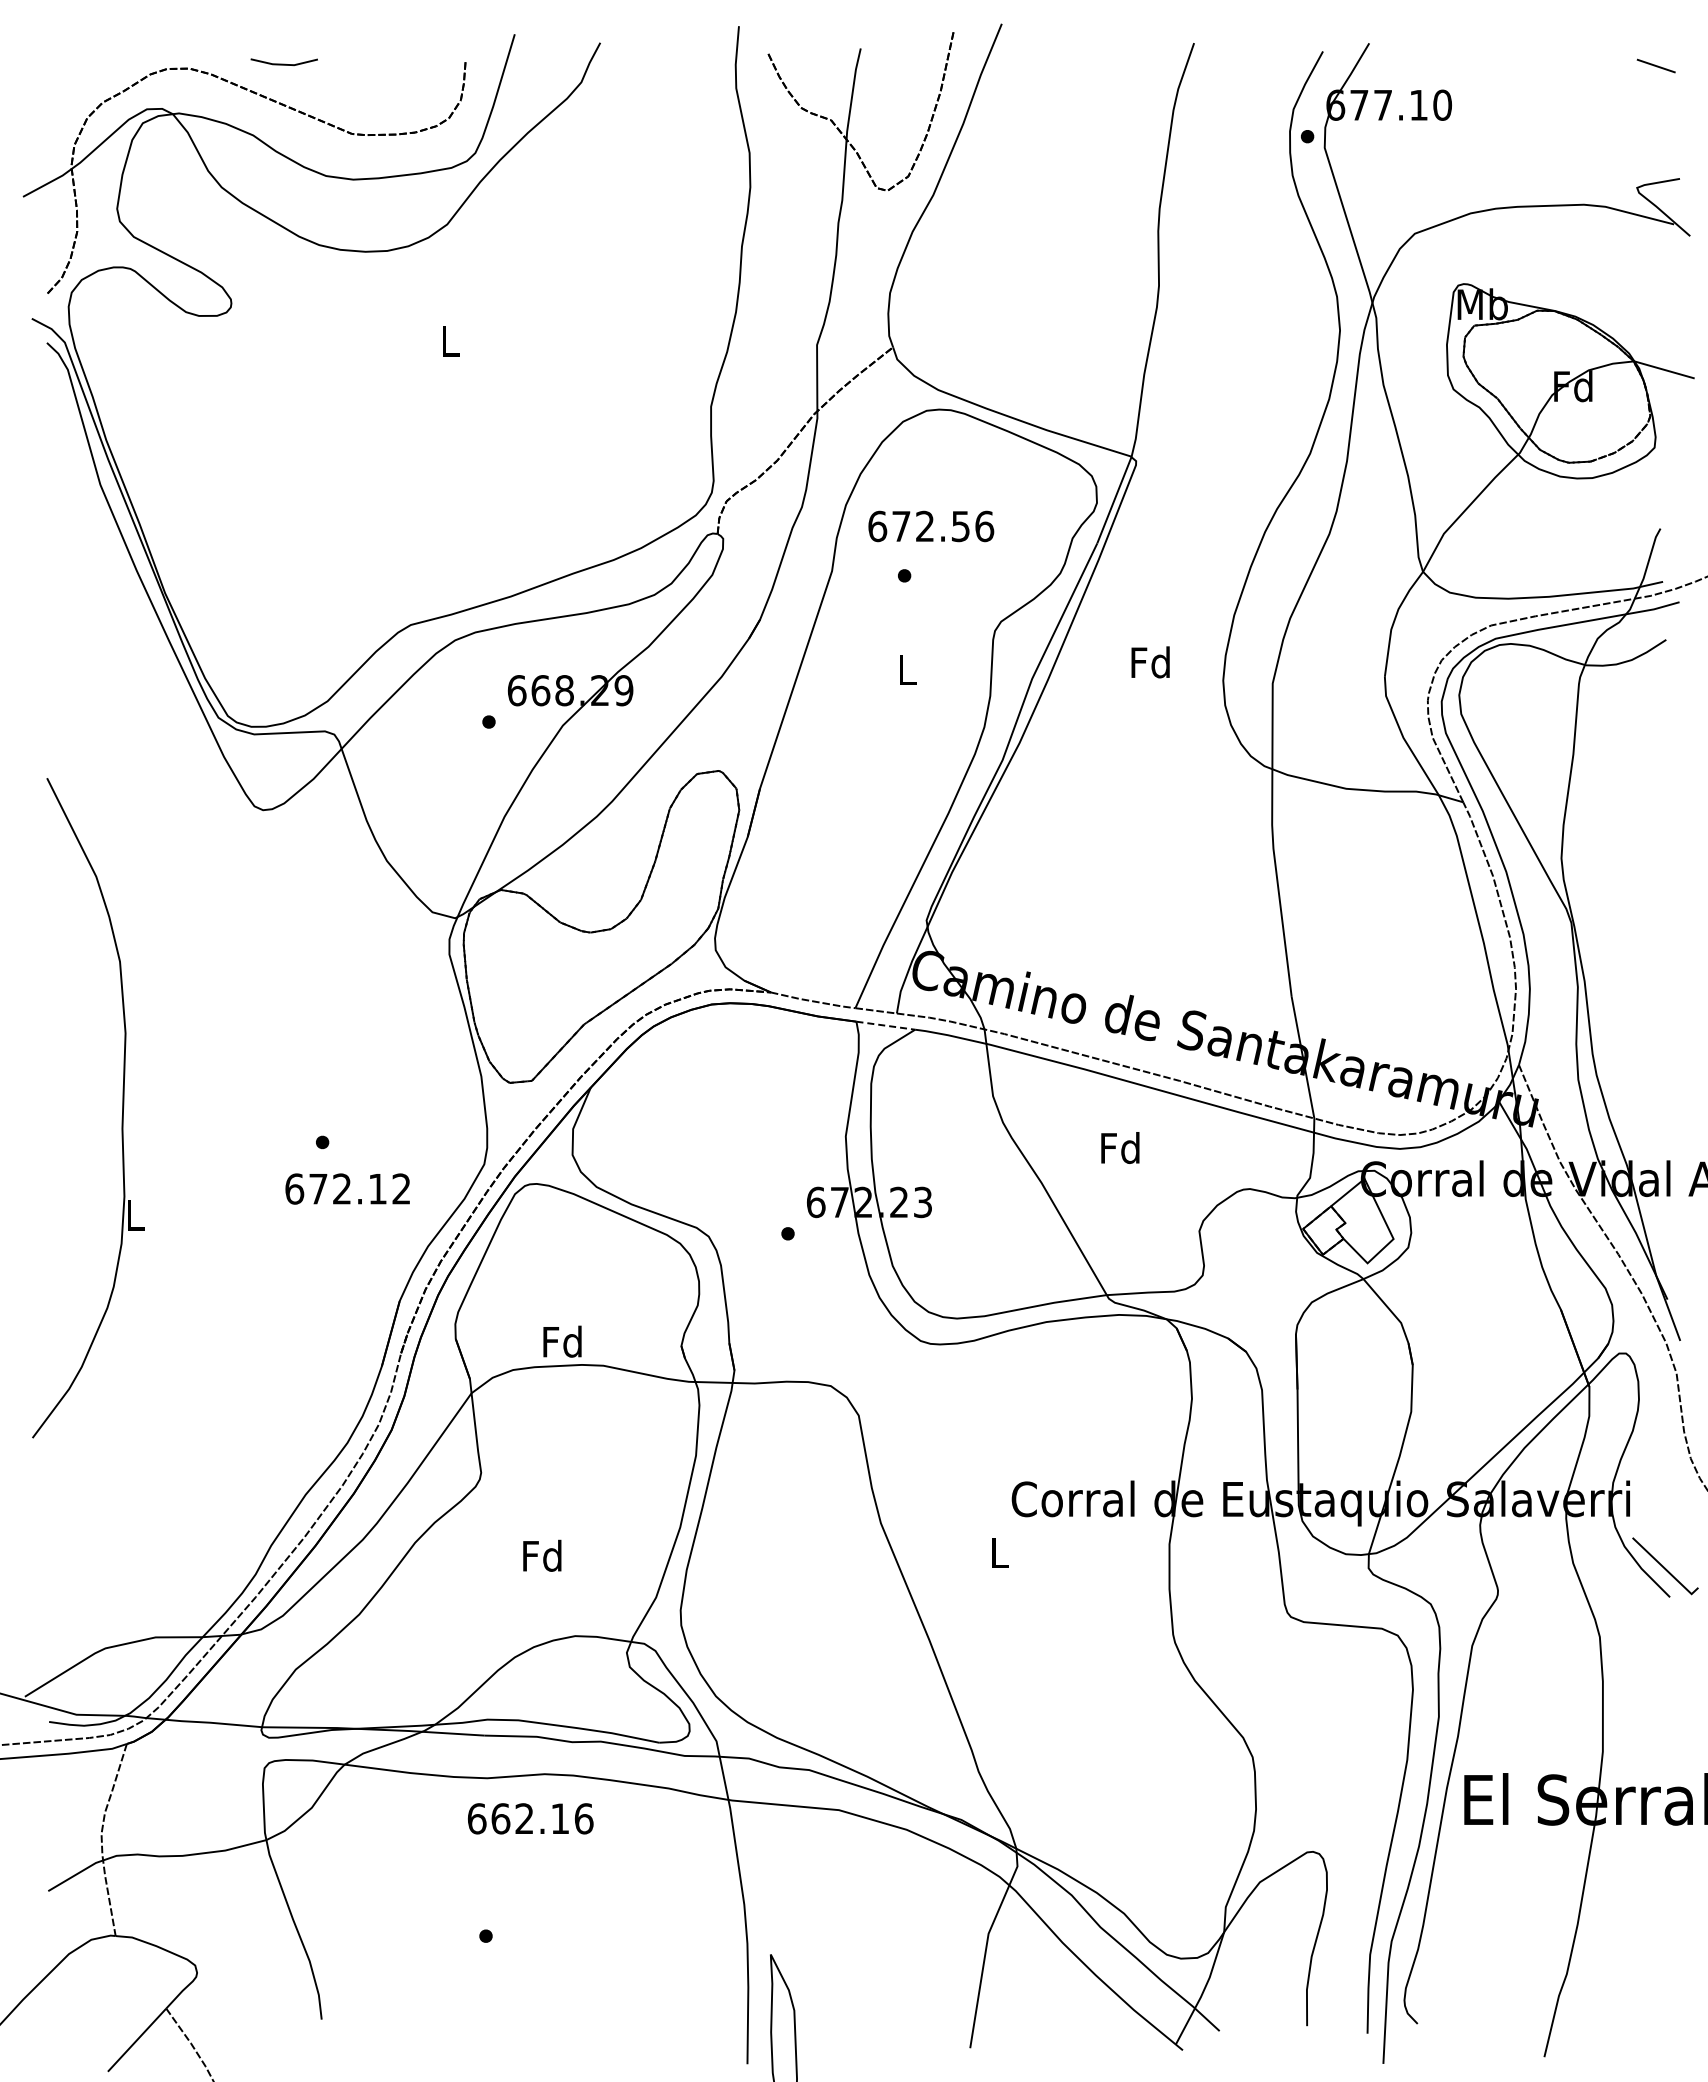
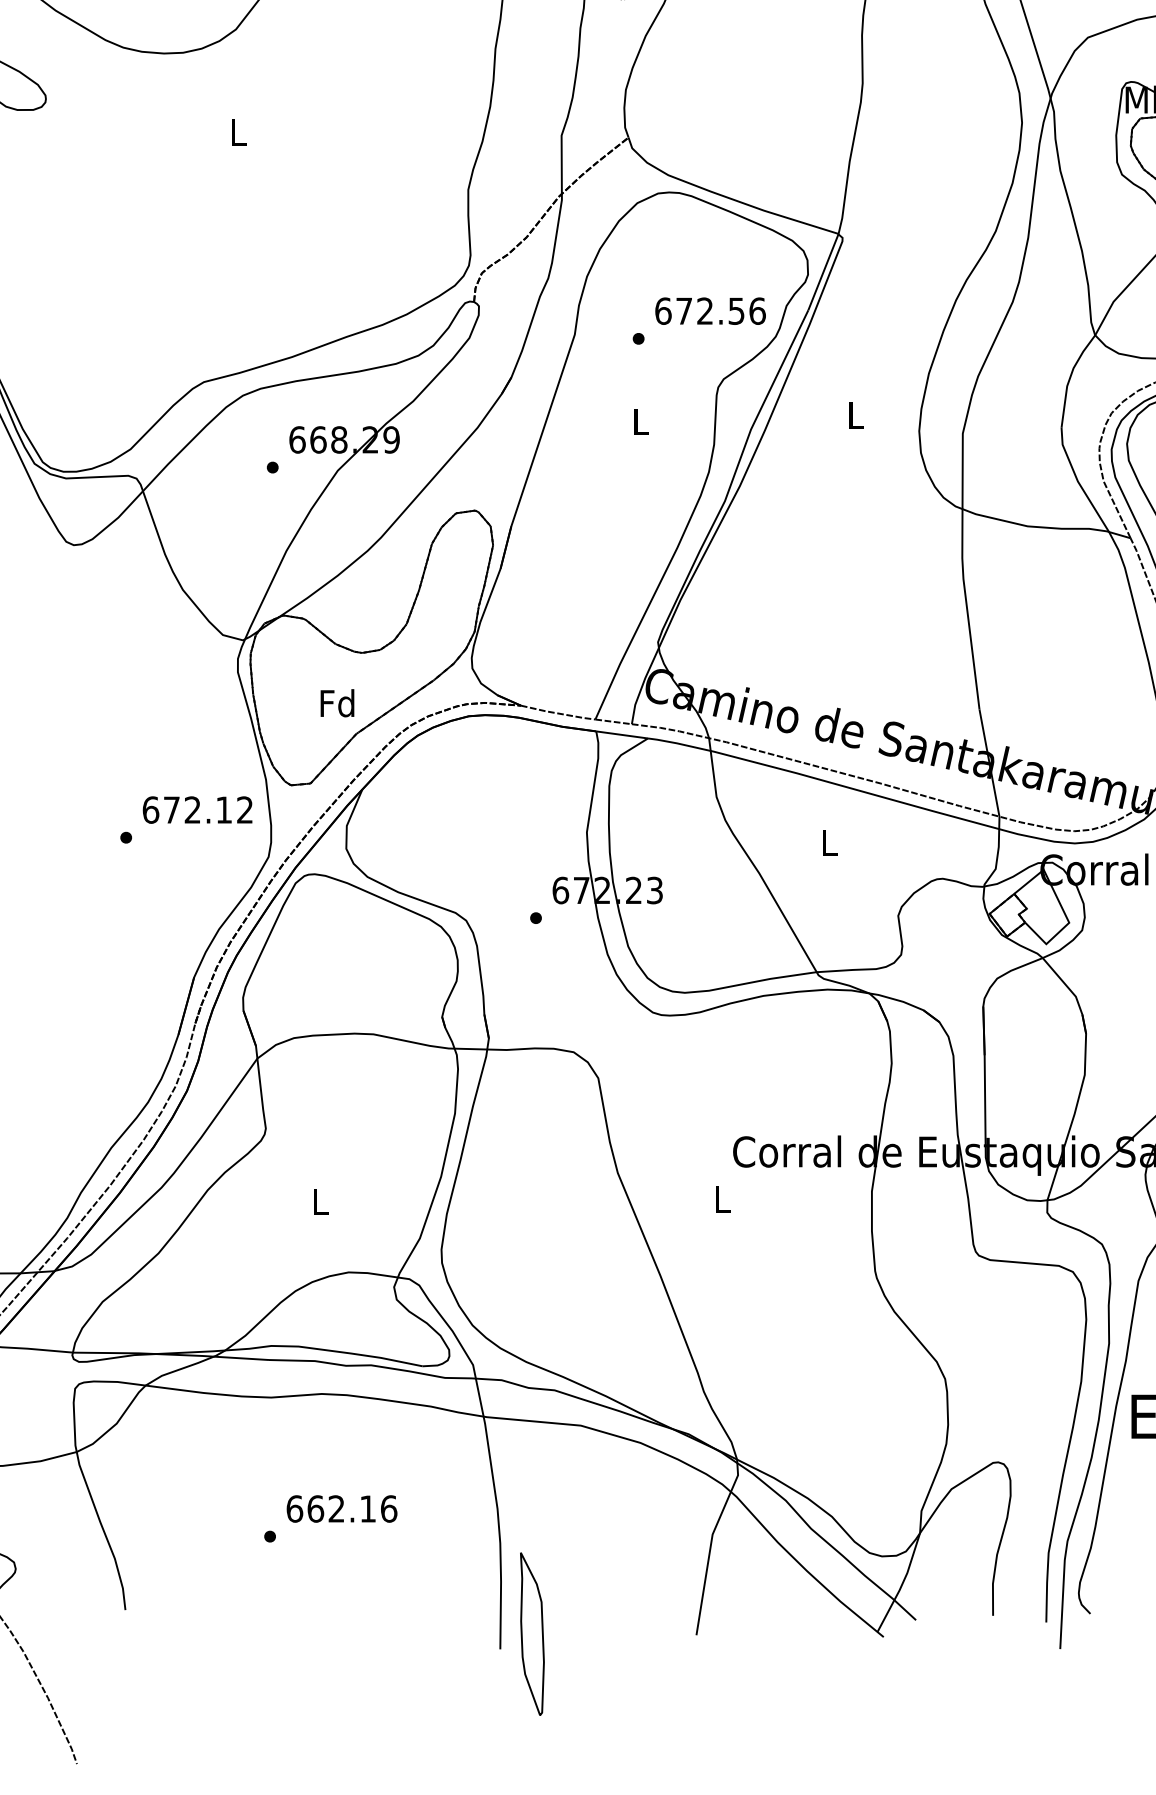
text: (931, 526) -> (710, 311), moved
text: (1150, 662) -> (855, 415), Fd -> L
line: (885, 1025) -> (621, 734), dashed -> solid
text: (1120, 1147) -> (828, 842), Fd -> L
text: (347, 1188) -> (197, 809), moved
text: (562, 1341) -> (337, 703), moved
text: (542, 1555) -> (319, 1201), Fd -> L
text: (530, 1818) -> (341, 1508), moved

